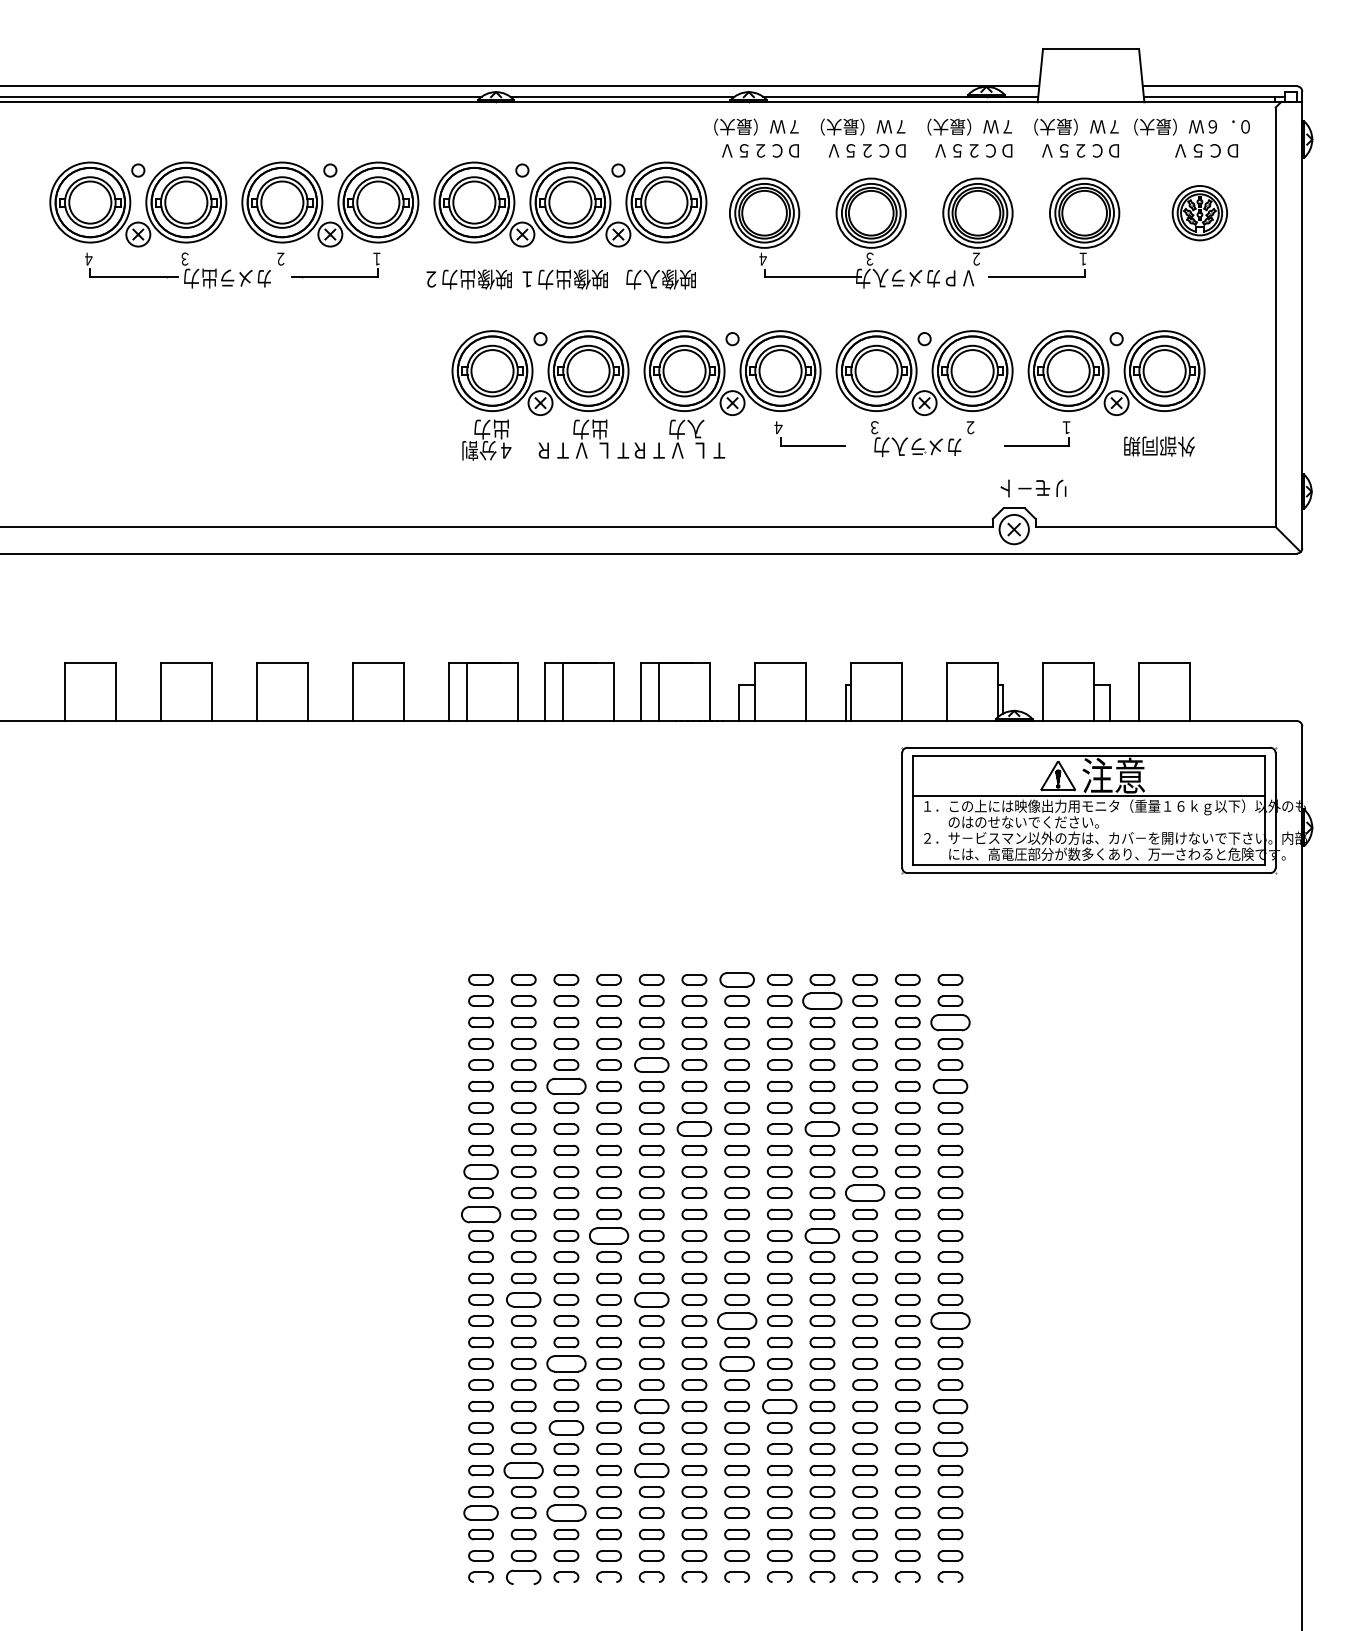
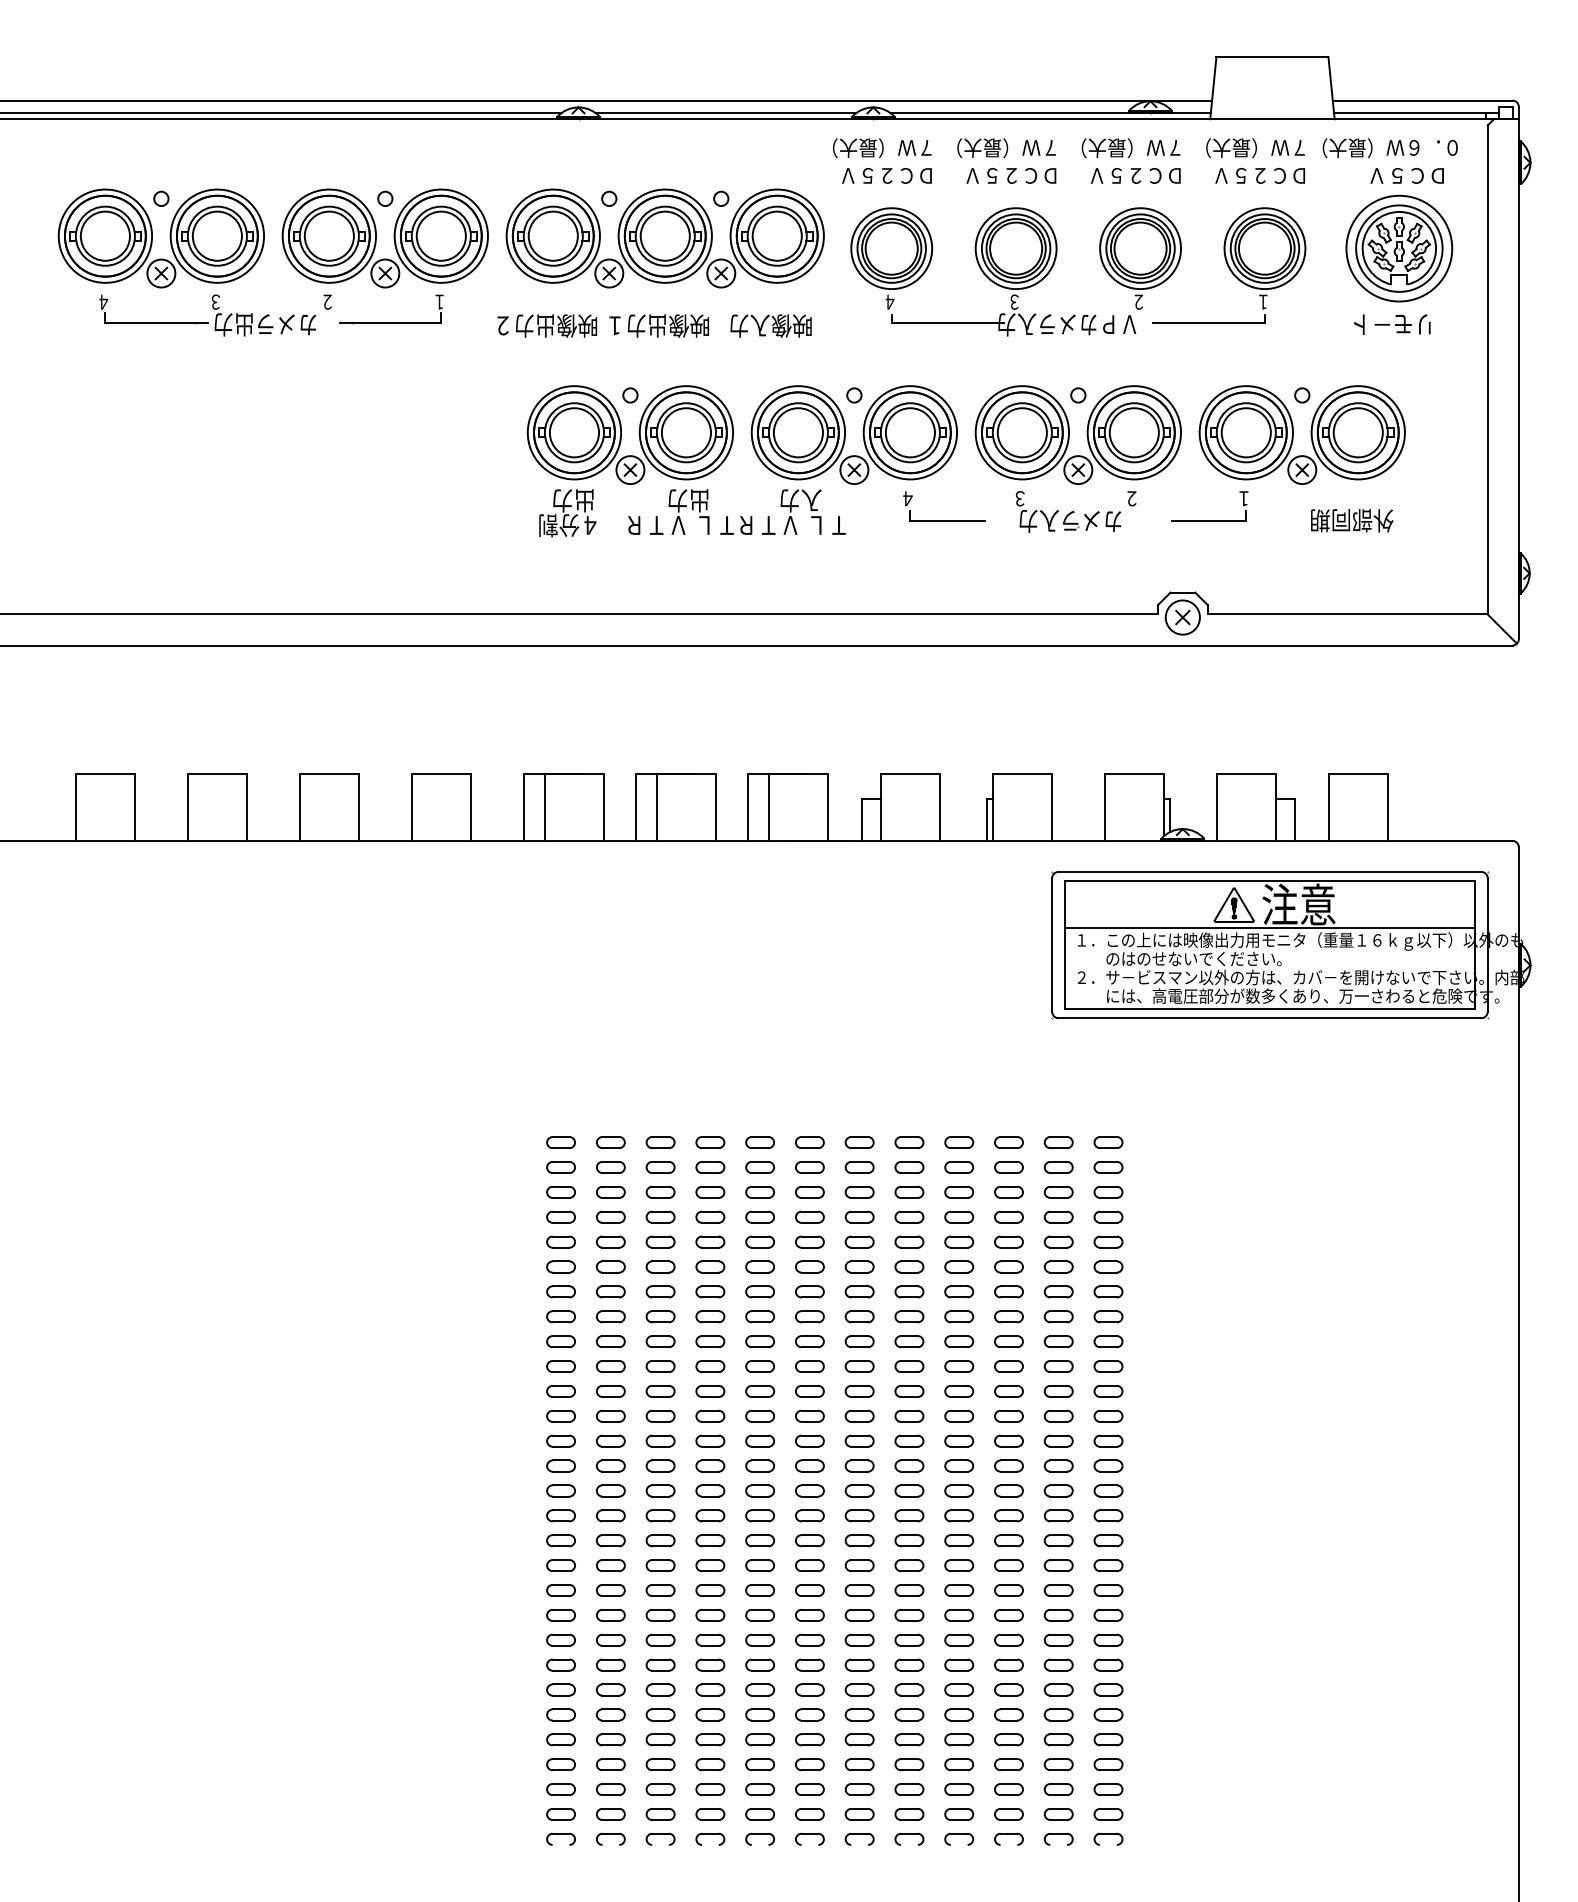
part: (1200, 213) -> (1399, 248), size x1.67
text: (1033, 488) -> (1392, 324), moved
part: (736, 979) -> (859, 1142), size x0.71
part: (822, 1001) -> (959, 1167), size x0.62
part: (950, 1021) -> (1108, 1191), size x0.62
part: (651, 1064) -> (759, 1241), size x0.71
part: (566, 1086) -> (660, 1266), size x0.62
part: (950, 1086) -> (1108, 1266), size x0.71
part: (694, 1128) -> (809, 1316), size x0.71
part: (822, 1128) -> (959, 1316), size x0.71
part: (480, 1171) -> (560, 1366), size x0.71
part: (864, 1193) -> (1008, 1391), size x0.62
part: (480, 1213) -> (560, 1415), size x0.62
part: (609, 1235) -> (710, 1440), size x0.62
part: (822, 1235) -> (959, 1440), size x0.71
part: (523, 1299) -> (610, 1515), size x0.71
part: (651, 1299) -> (759, 1515), size x0.71
part: (736, 1320) -> (859, 1540), size x0.62
part: (950, 1320) -> (1108, 1540), size x0.62
part: (566, 1363) -> (660, 1590), size x0.62
part: (736, 1363) -> (859, 1590), size x0.71
part: (651, 1405) -> (759, 1639), size x0.71
part: (779, 1405) -> (909, 1639), size x0.71
part: (950, 1405) -> (1108, 1639), size x0.71
part: (566, 1427) -> (660, 1664), size x0.71
part: (950, 1448) -> (1108, 1689), size x0.71
part: (523, 1470) -> (610, 1714), size x0.62
part: (651, 1470) -> (759, 1714), size x0.71
part: (480, 1513) -> (560, 1764), size x0.71
part: (566, 1513) -> (660, 1764), size x0.62
part: (523, 1576) -> (610, 1838), size x0.71

